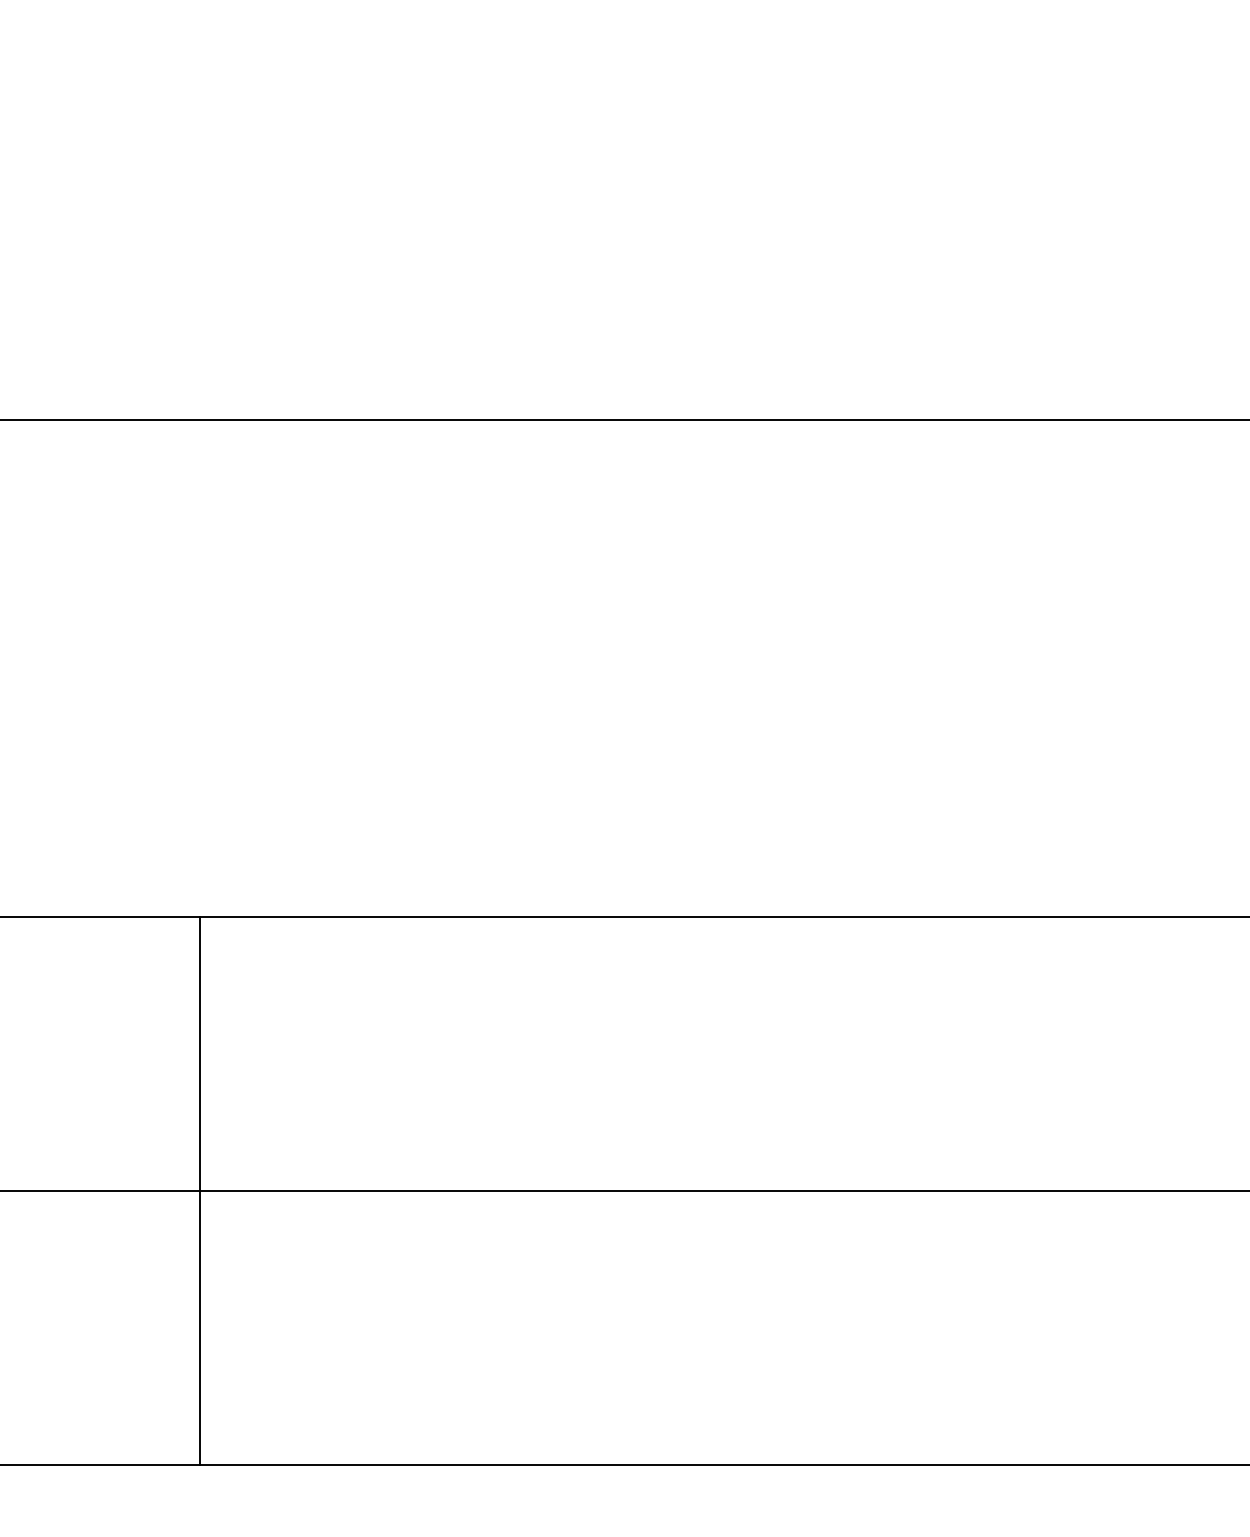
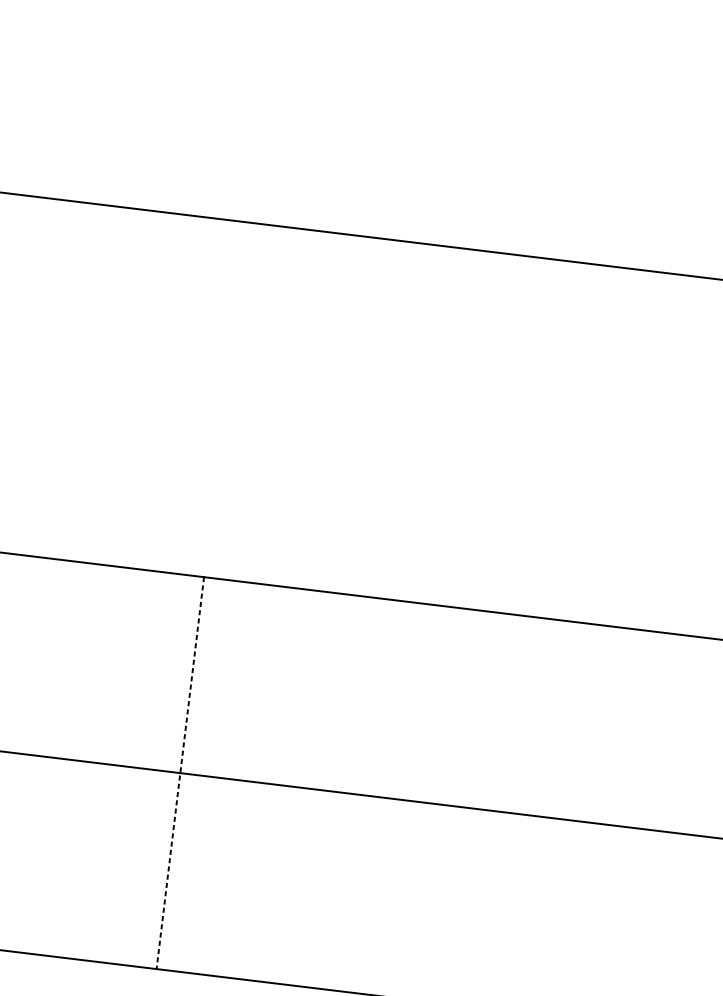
line: (200, 1191) -> (180, 773), solid -> dashed

